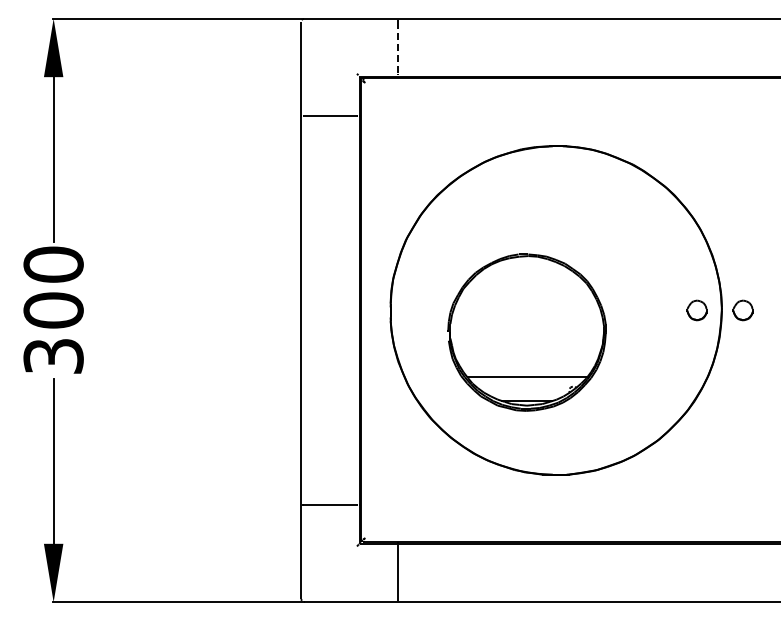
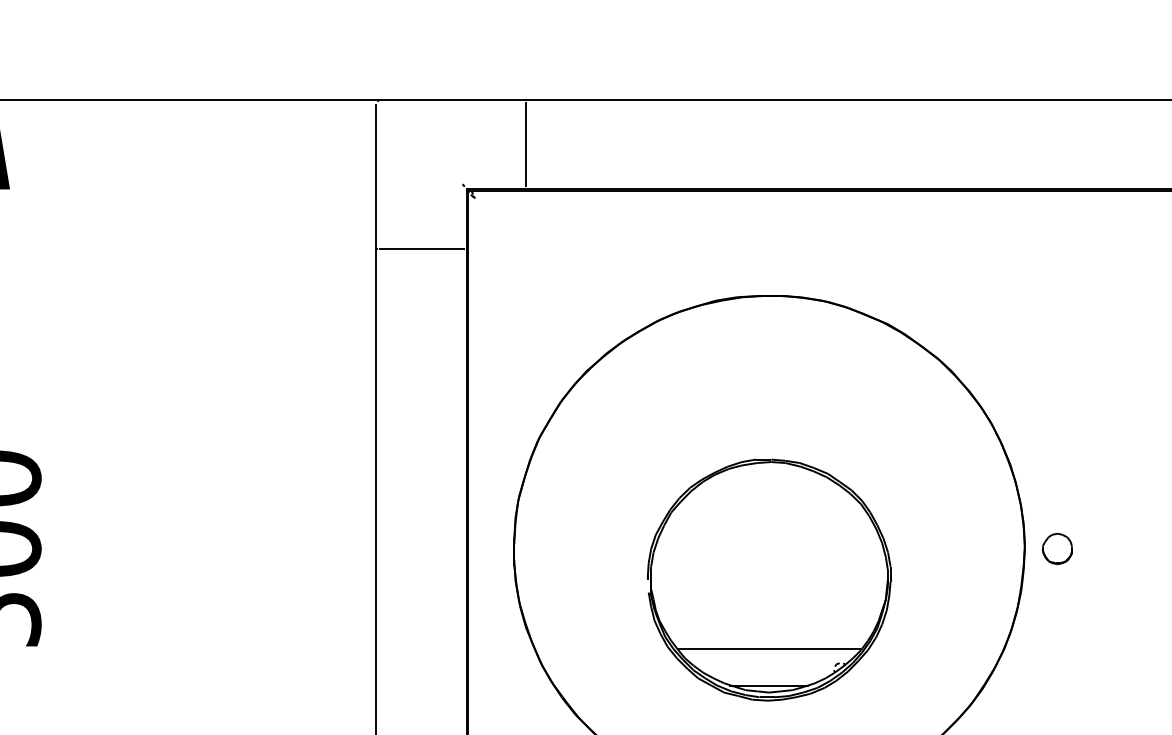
line: (398, 47) -> (526, 143), dashed -> solid
part: (696, 310) -> (985, 549), removed
part: (526, 332) -> (768, 579), moved

